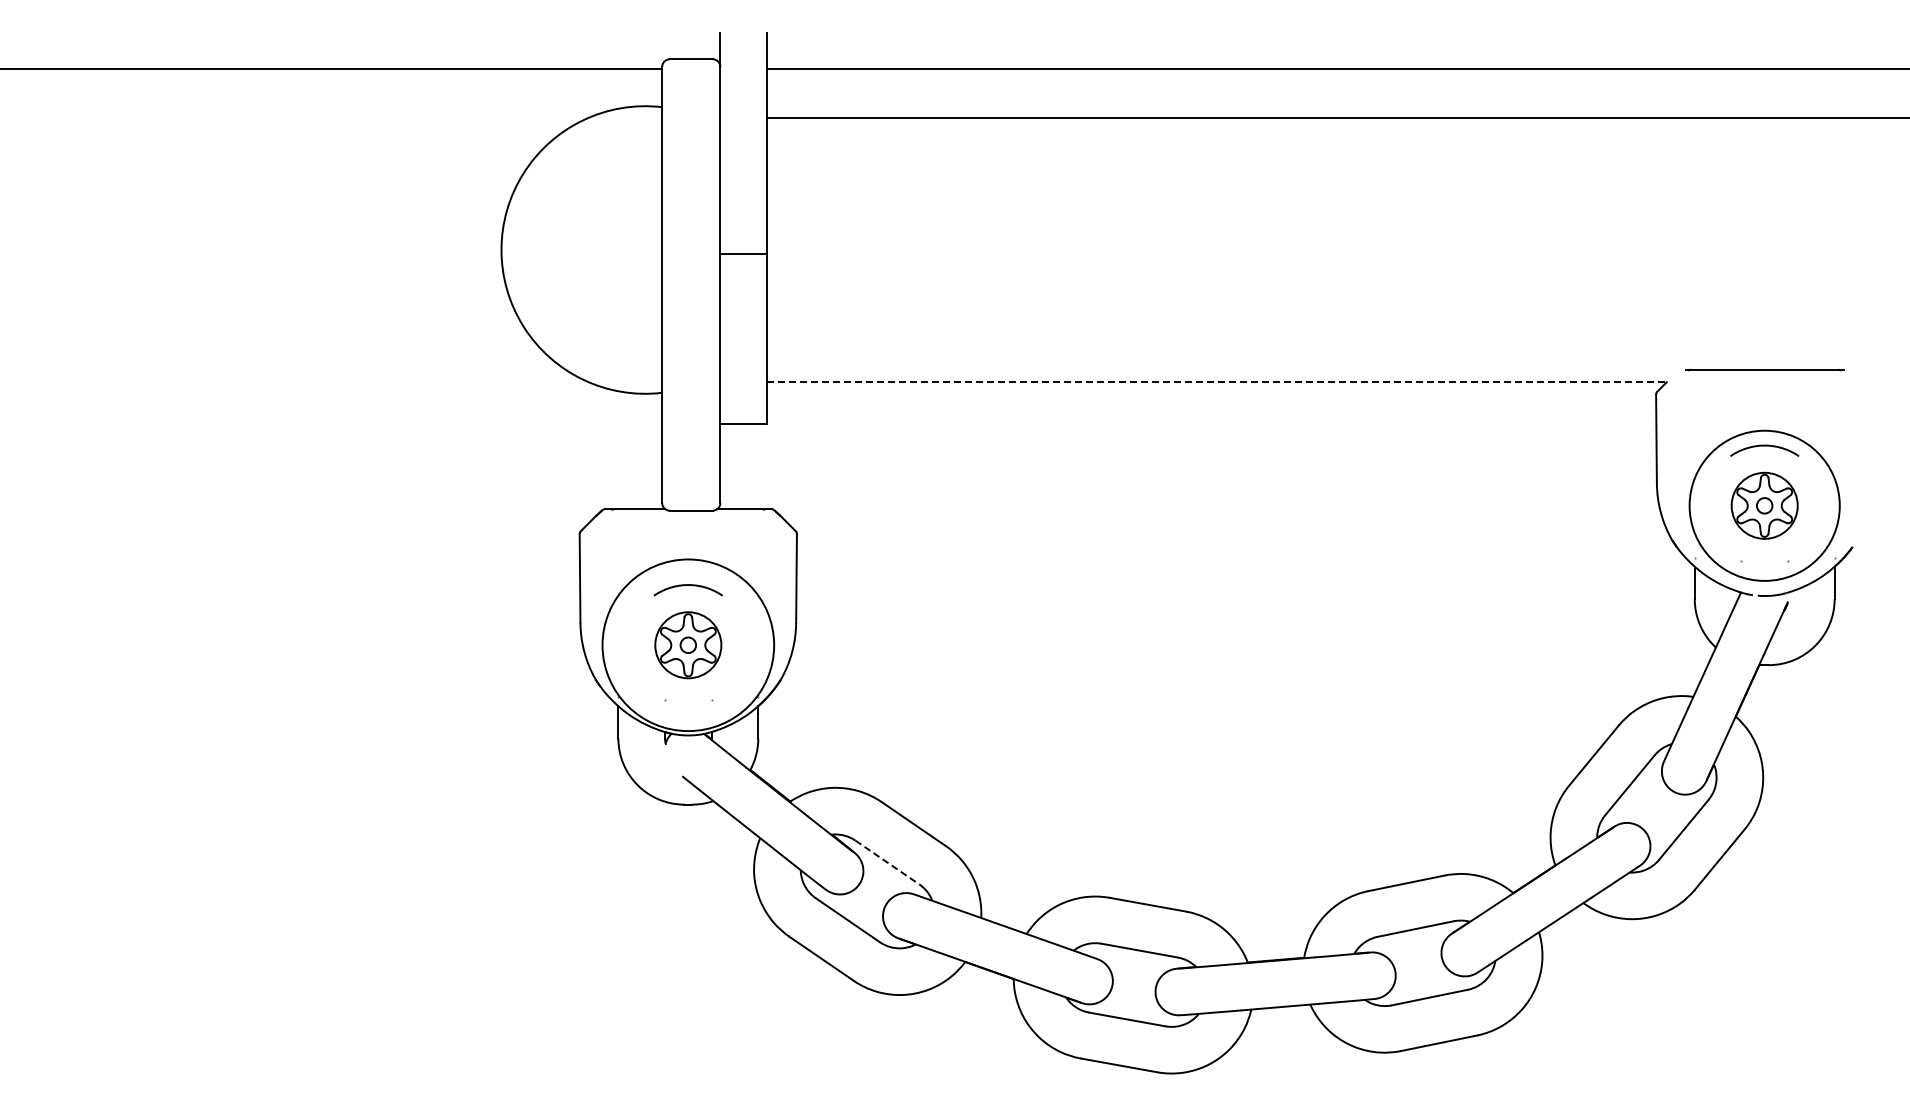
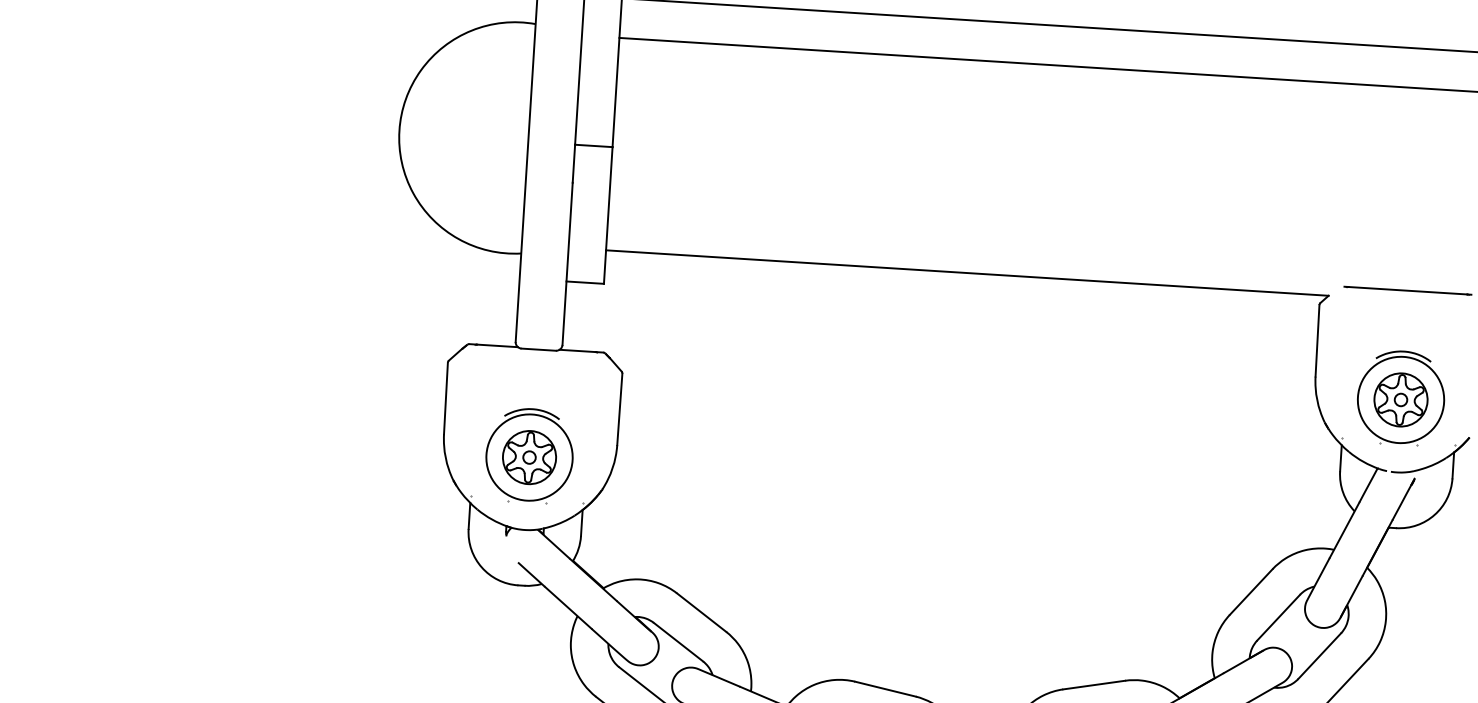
line: (1216, 382) -> (966, 273), dashed -> solid
circle: (1764, 505) -> (1400, 399), size x0.71
circle: (687, 644) -> (528, 456), size x0.62
line: (887, 862) -> (678, 642), dashed -> solid

